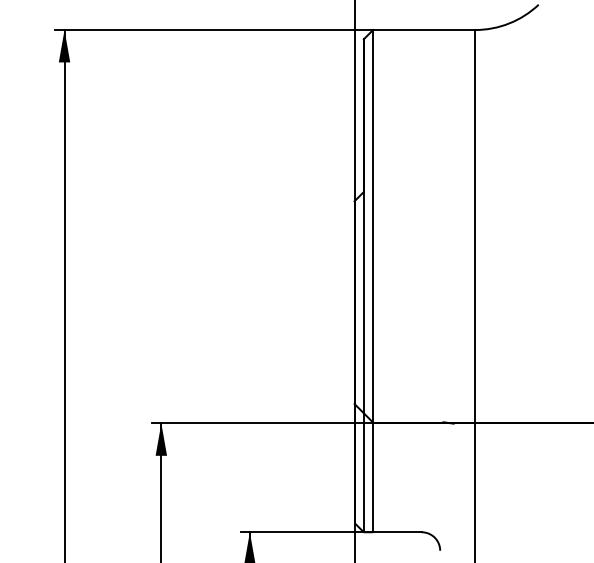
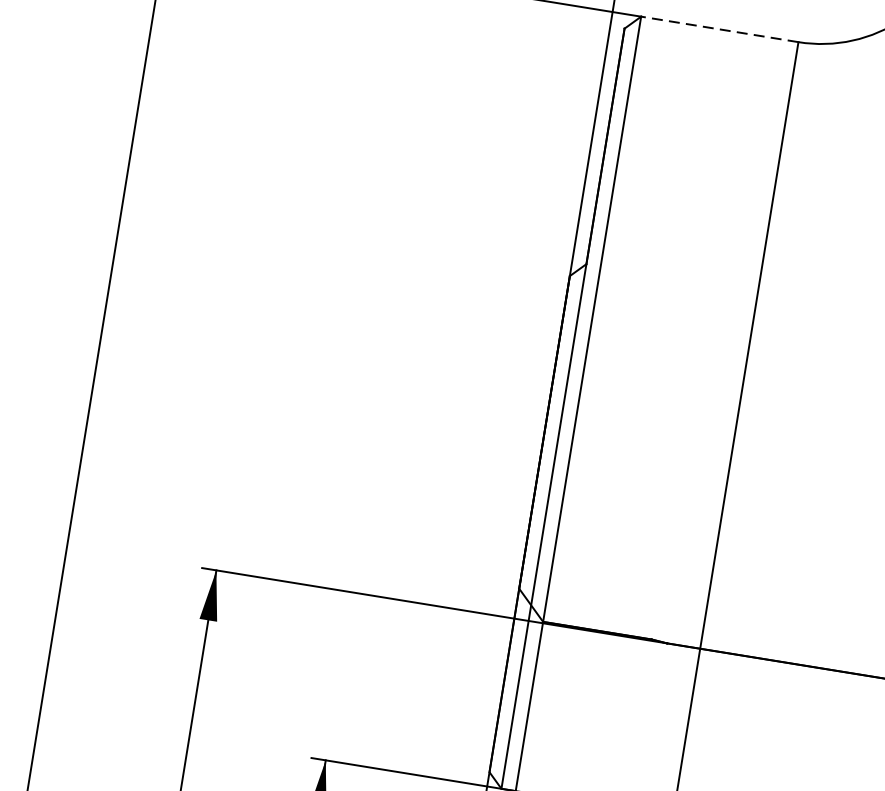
line: (423, 30) -> (718, 29), solid -> dashed

